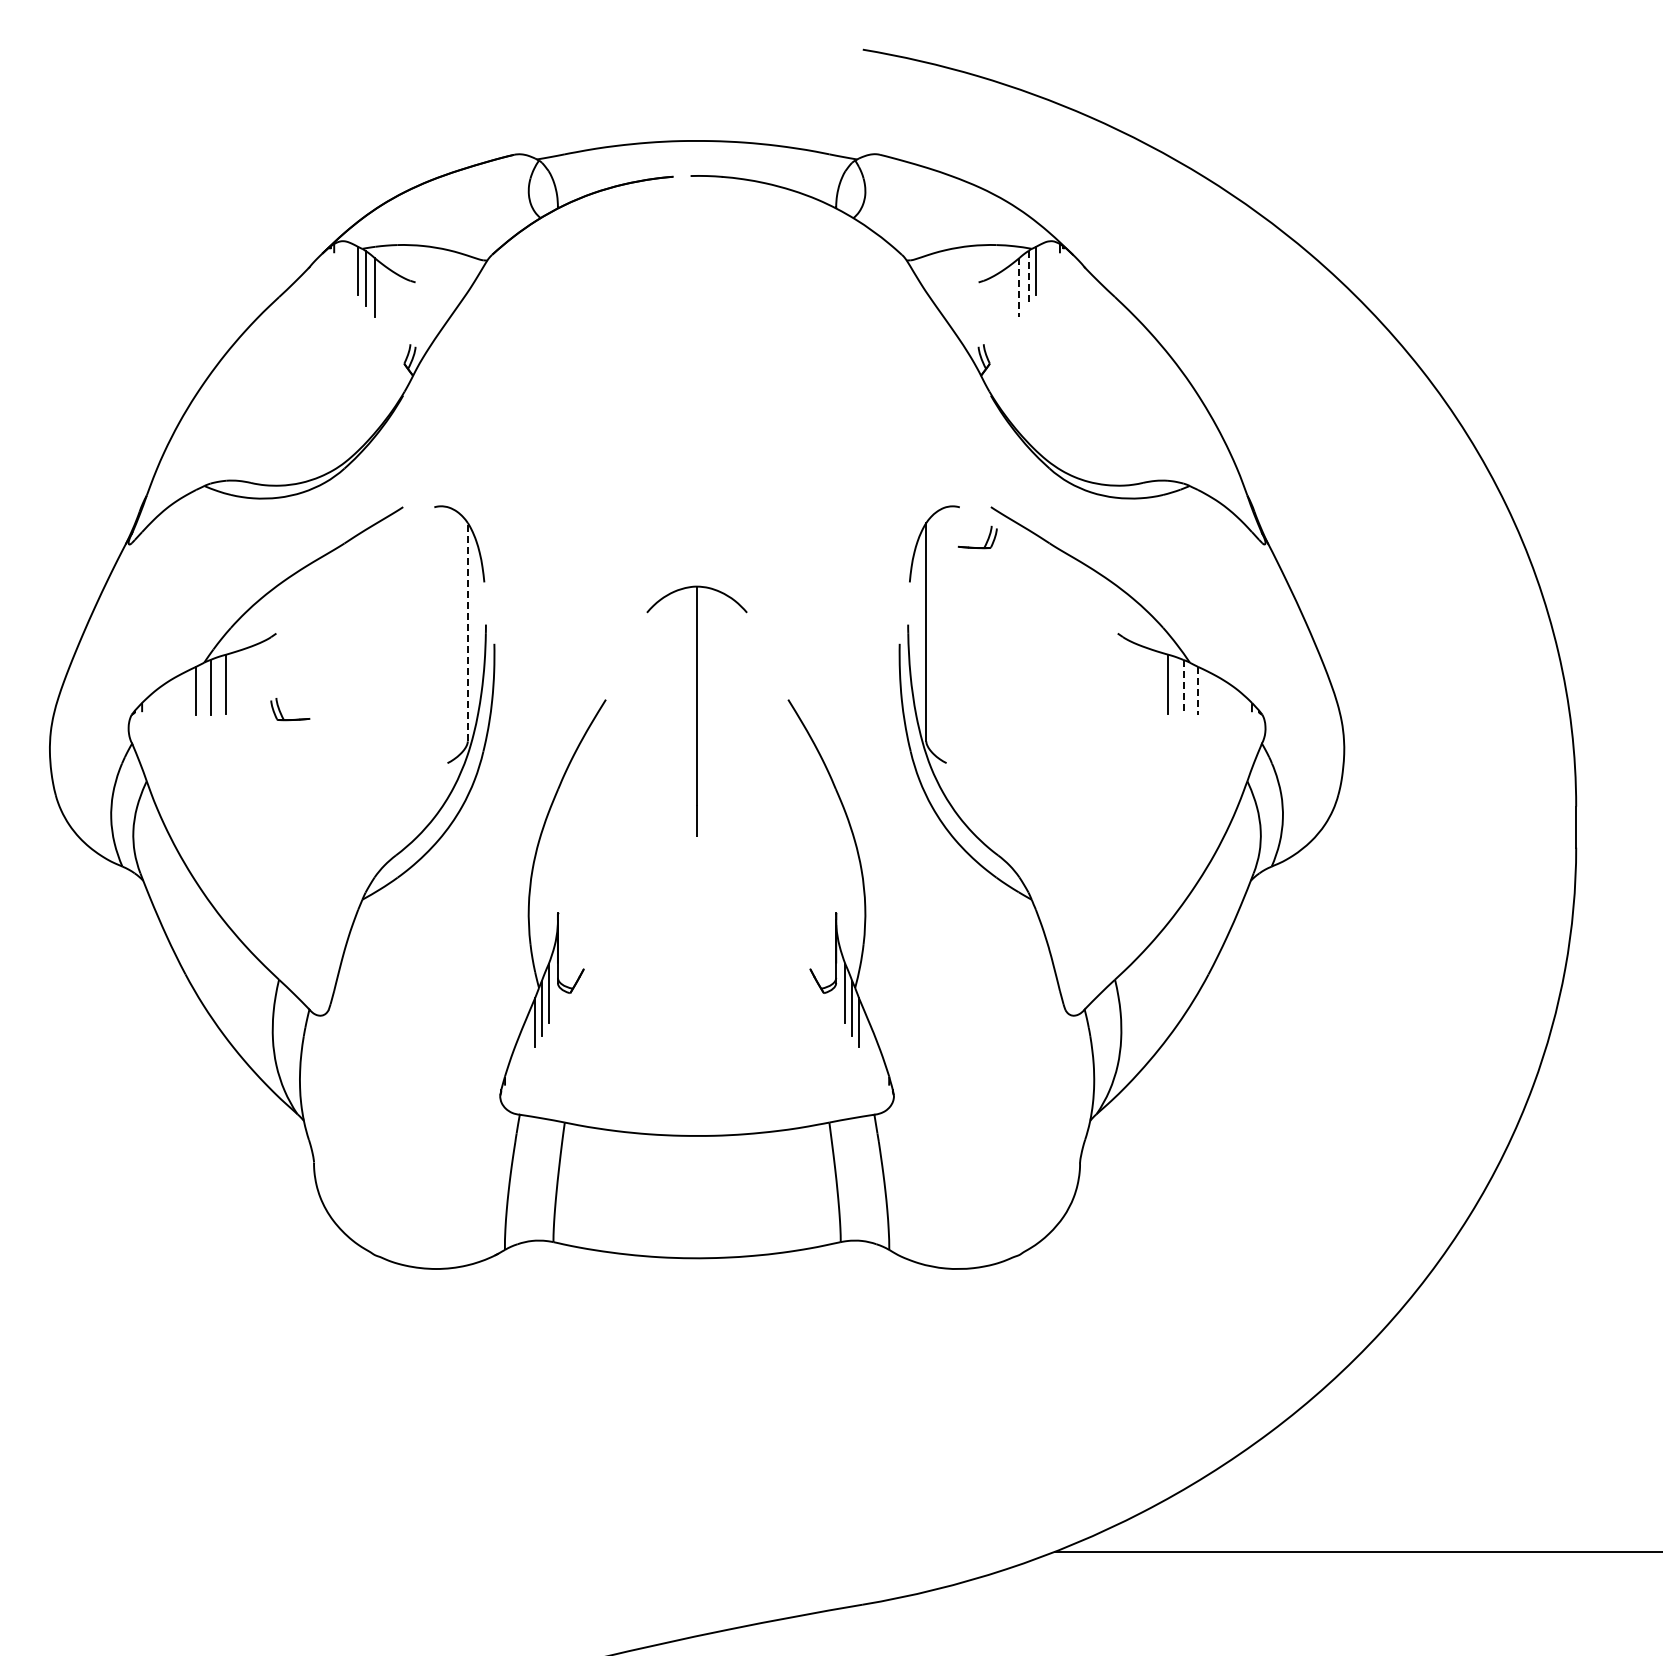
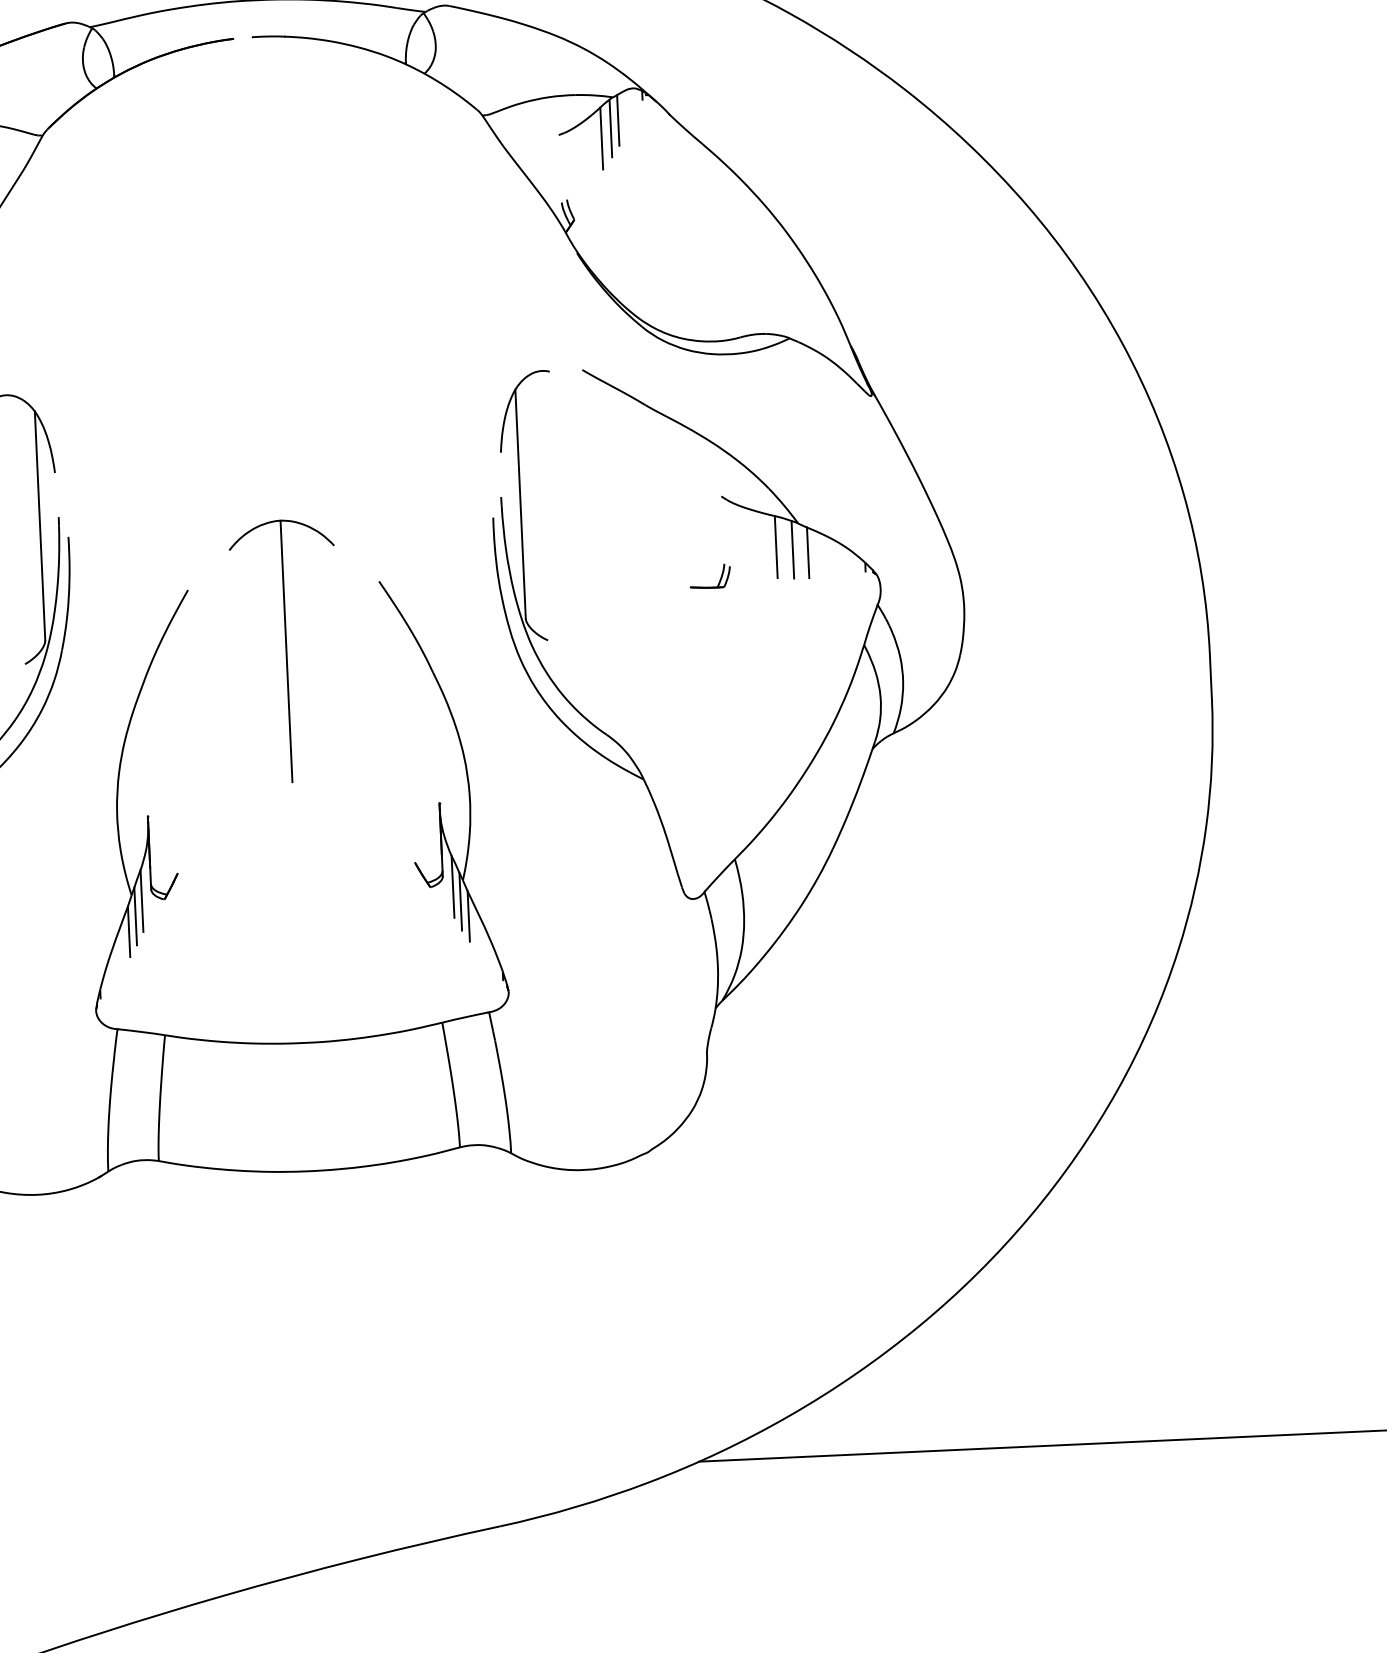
line: (1028, 278) -> (610, 128), dashed -> solid
line: (1019, 287) -> (601, 138), dashed -> solid
part: (985, 542) -> (718, 581), moved
line: (467, 631) -> (39, 525), dashed -> solid
line: (1183, 687) -> (792, 549), dashed -> solid
line: (1198, 691) -> (808, 553), dashed -> solid
part: (696, 710) -> (285, 650), moved

